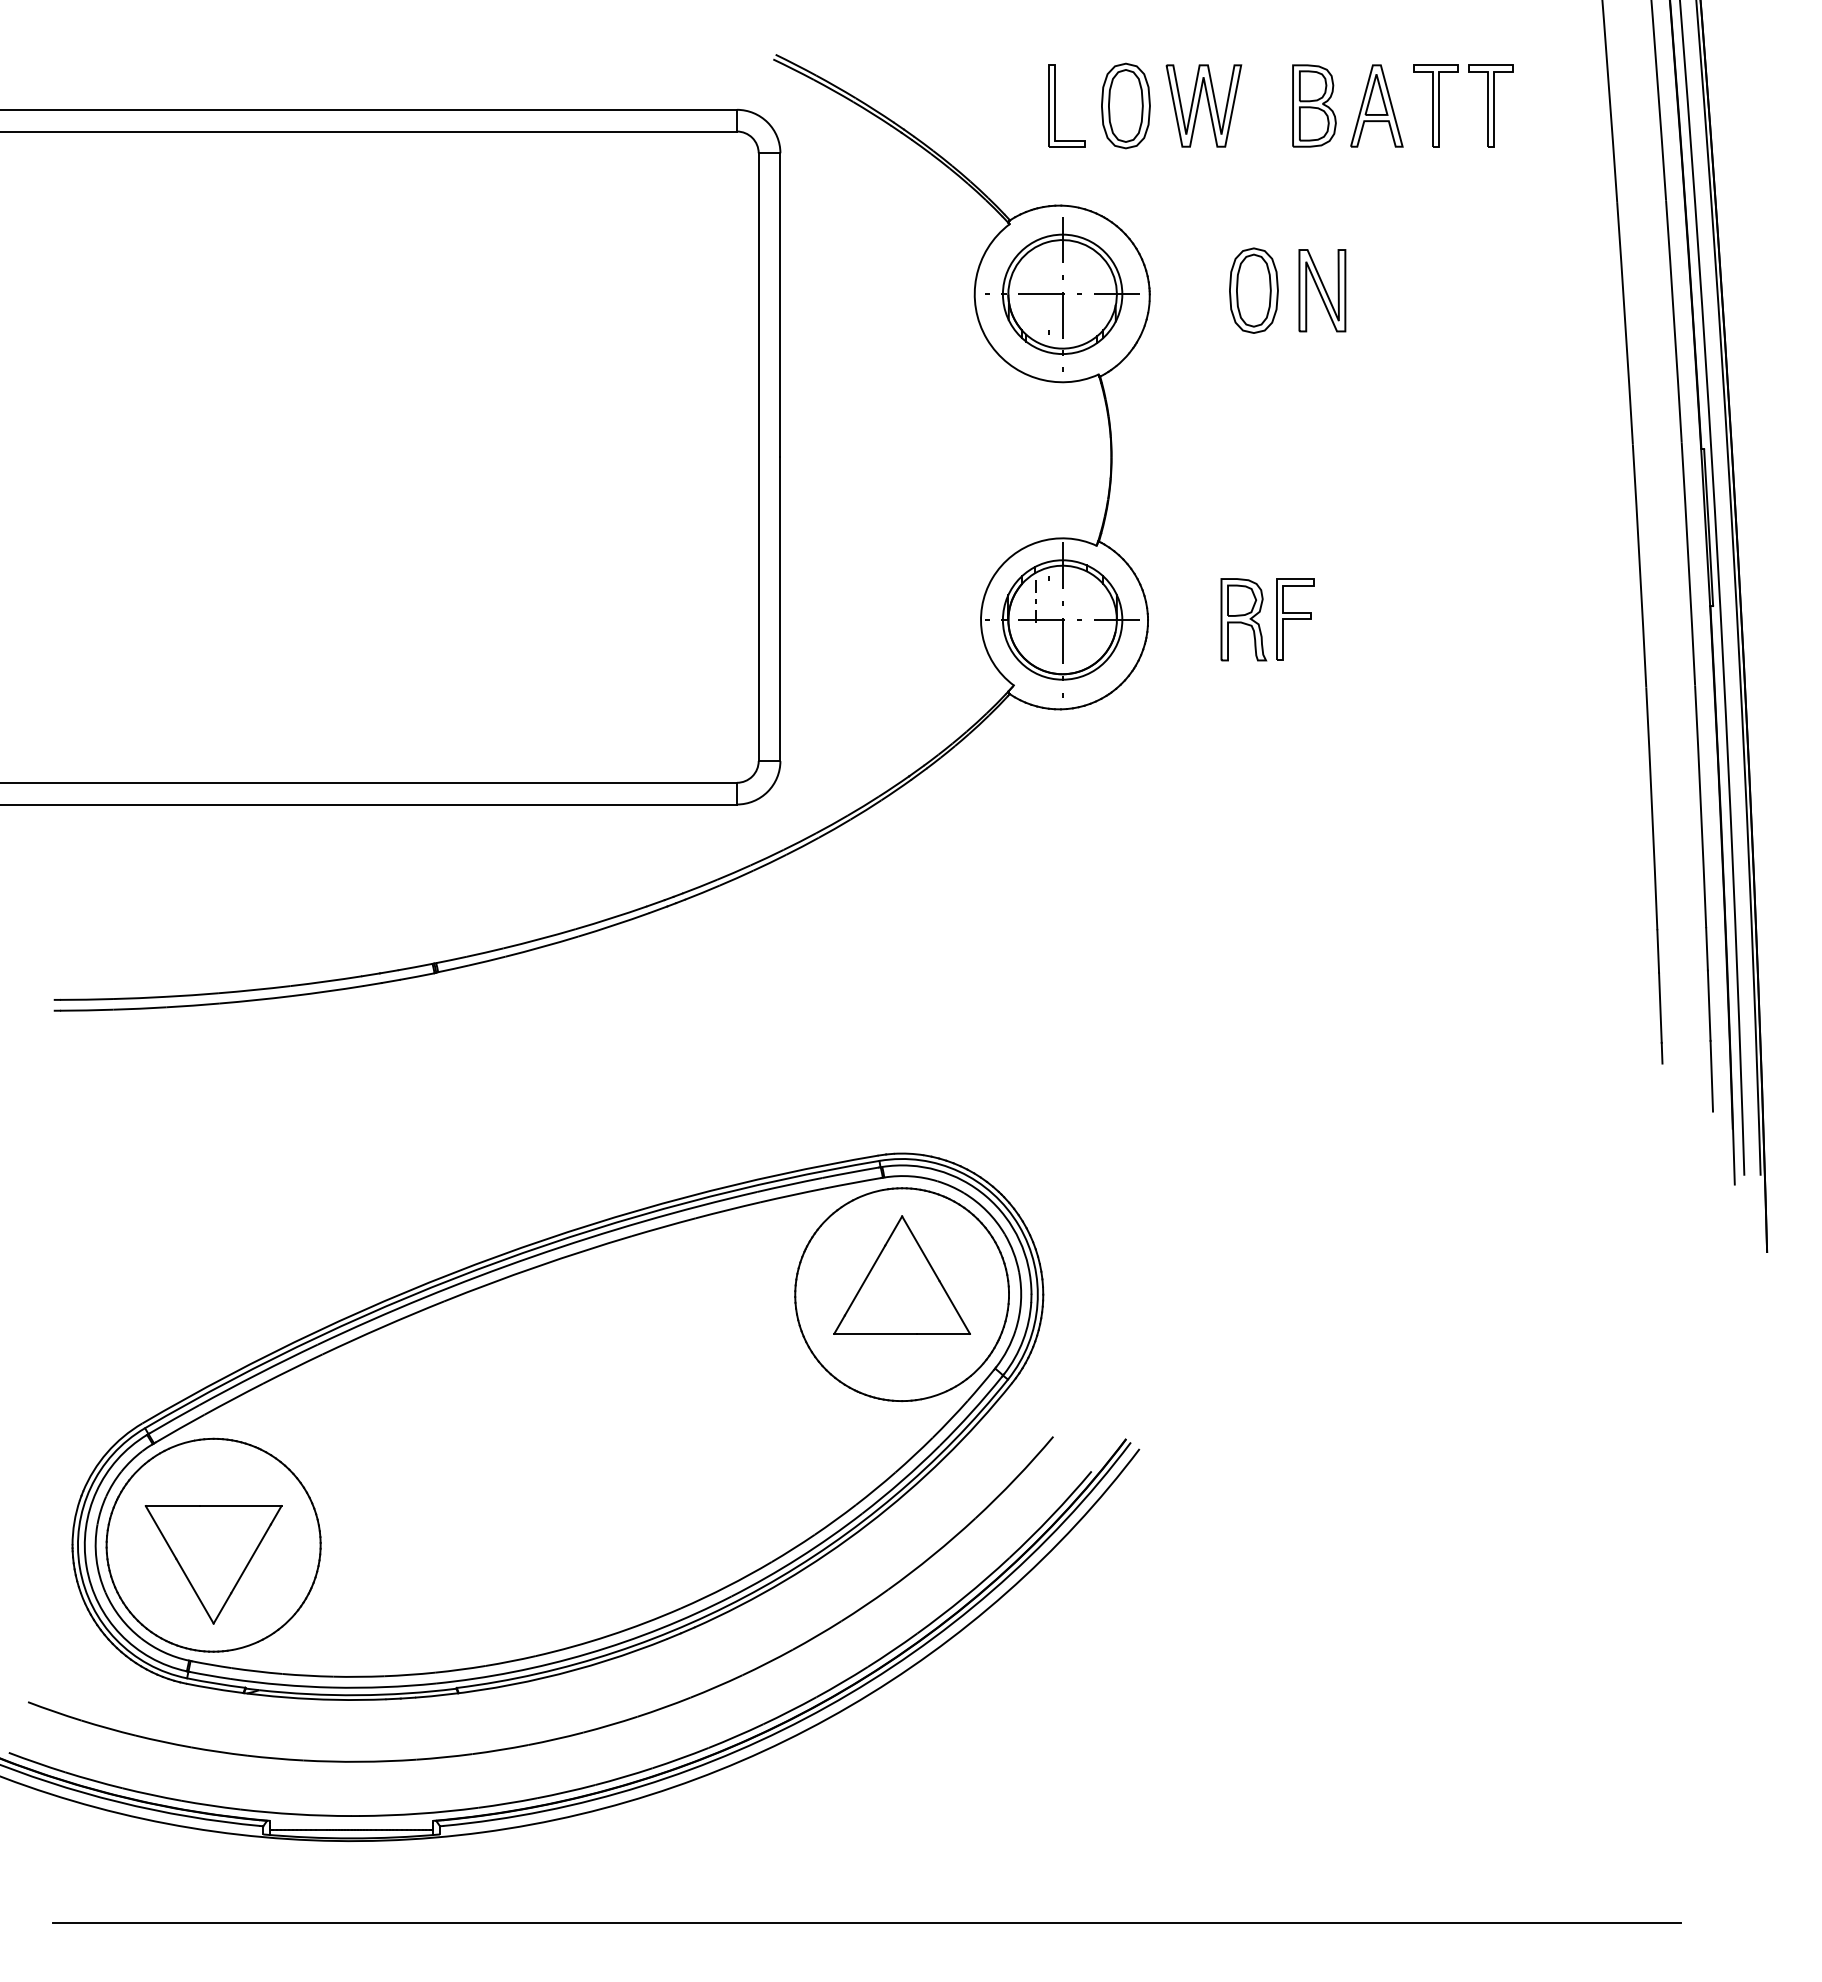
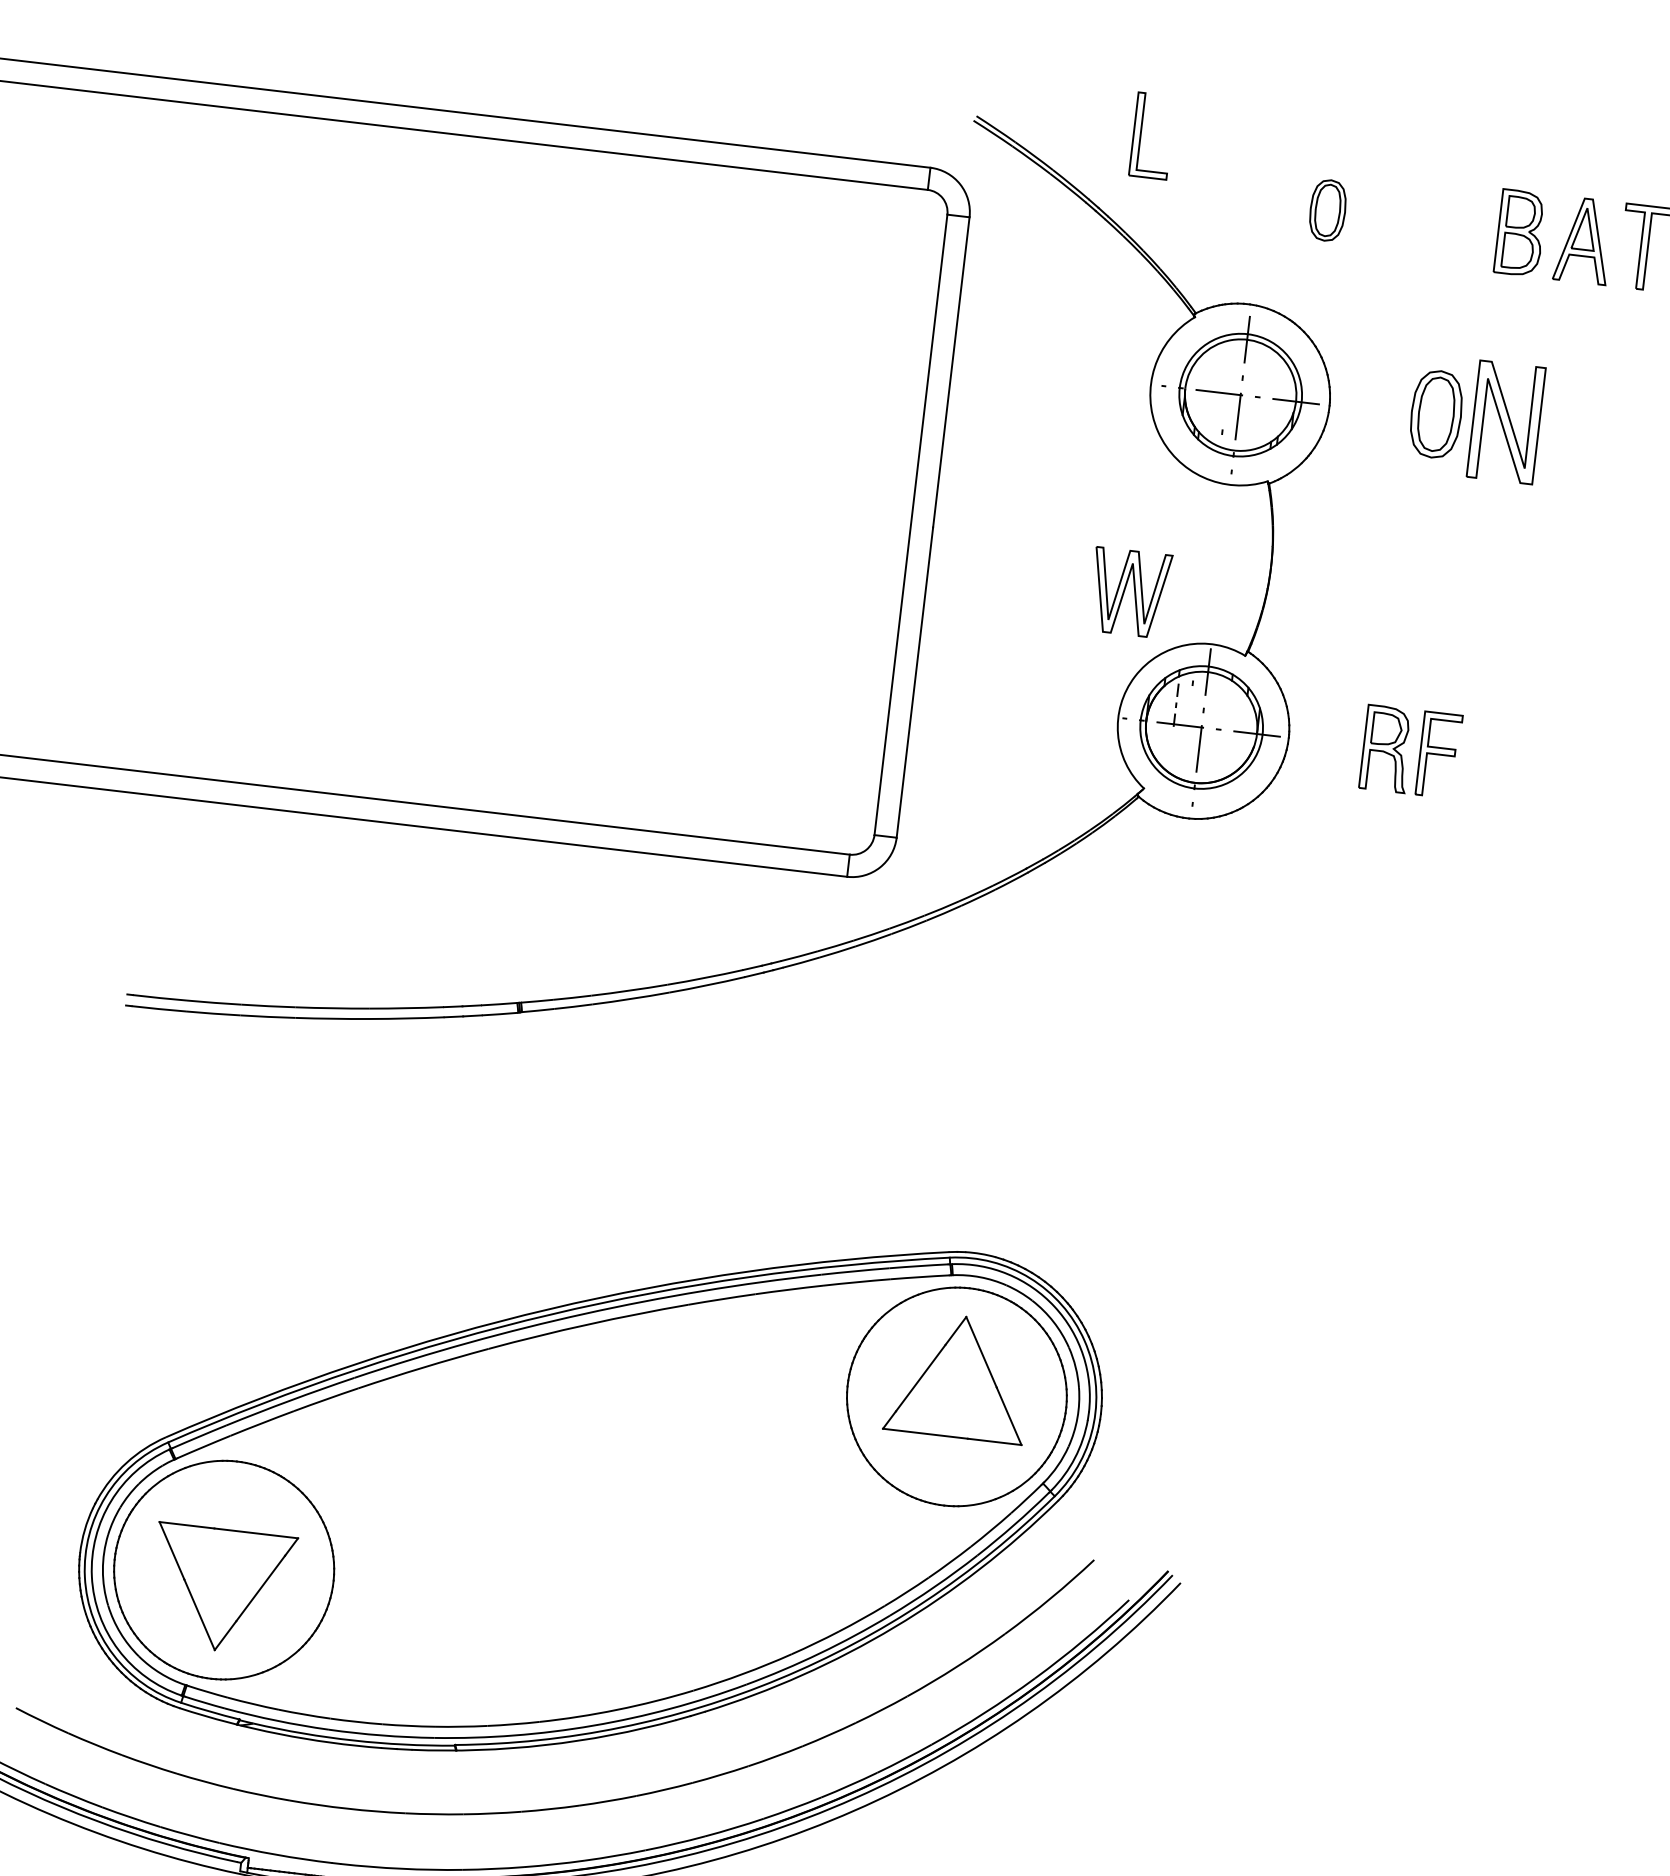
part: (1055, 105) -> (1140, 134), moved
part: (1125, 105) -> (1327, 209), size x0.7
part: (1203, 105) -> (1129, 592), moved
part: (1322, 290) -> (1506, 422), size x1.4

